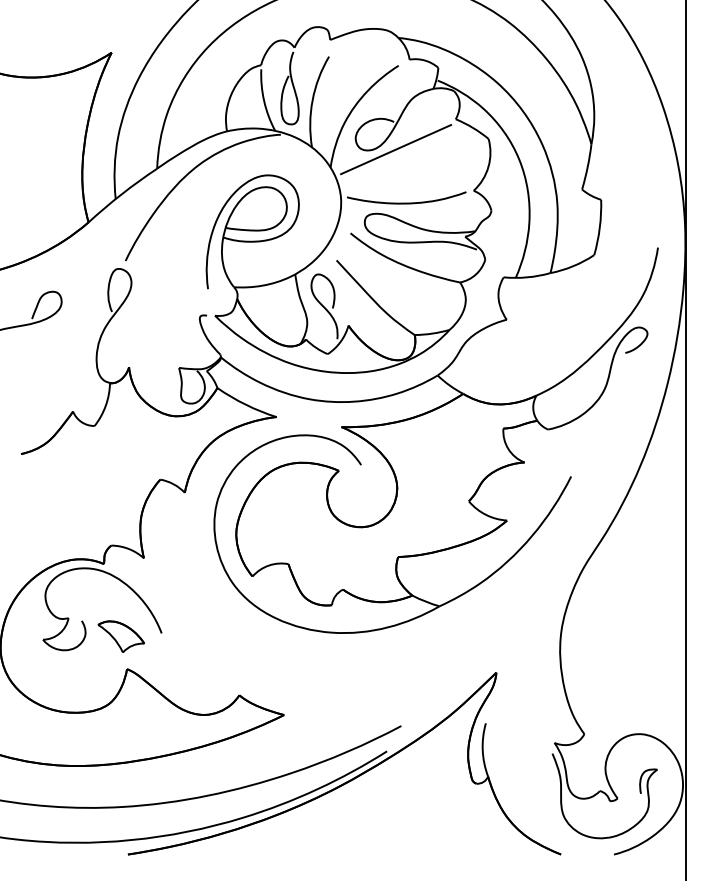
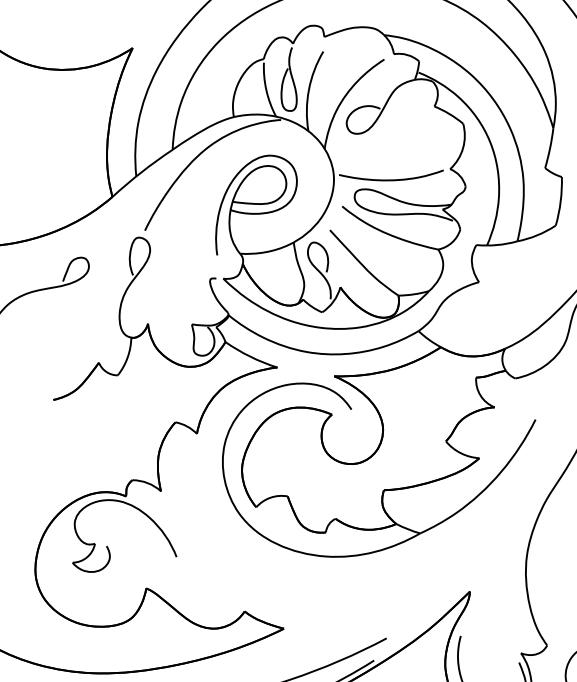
line: (396, 149) -> (382, 132), removed
part: (120, 636) -> (140, 559), removed

